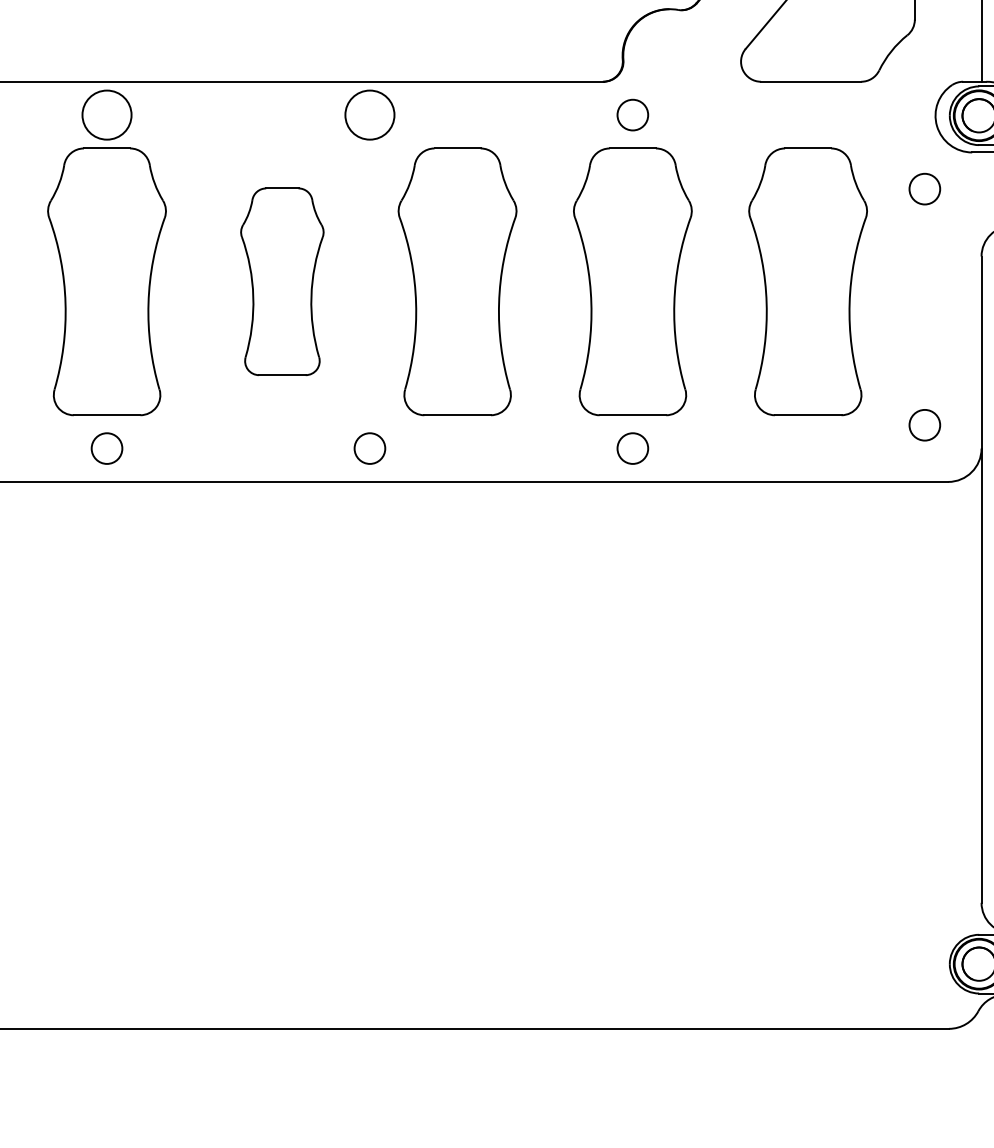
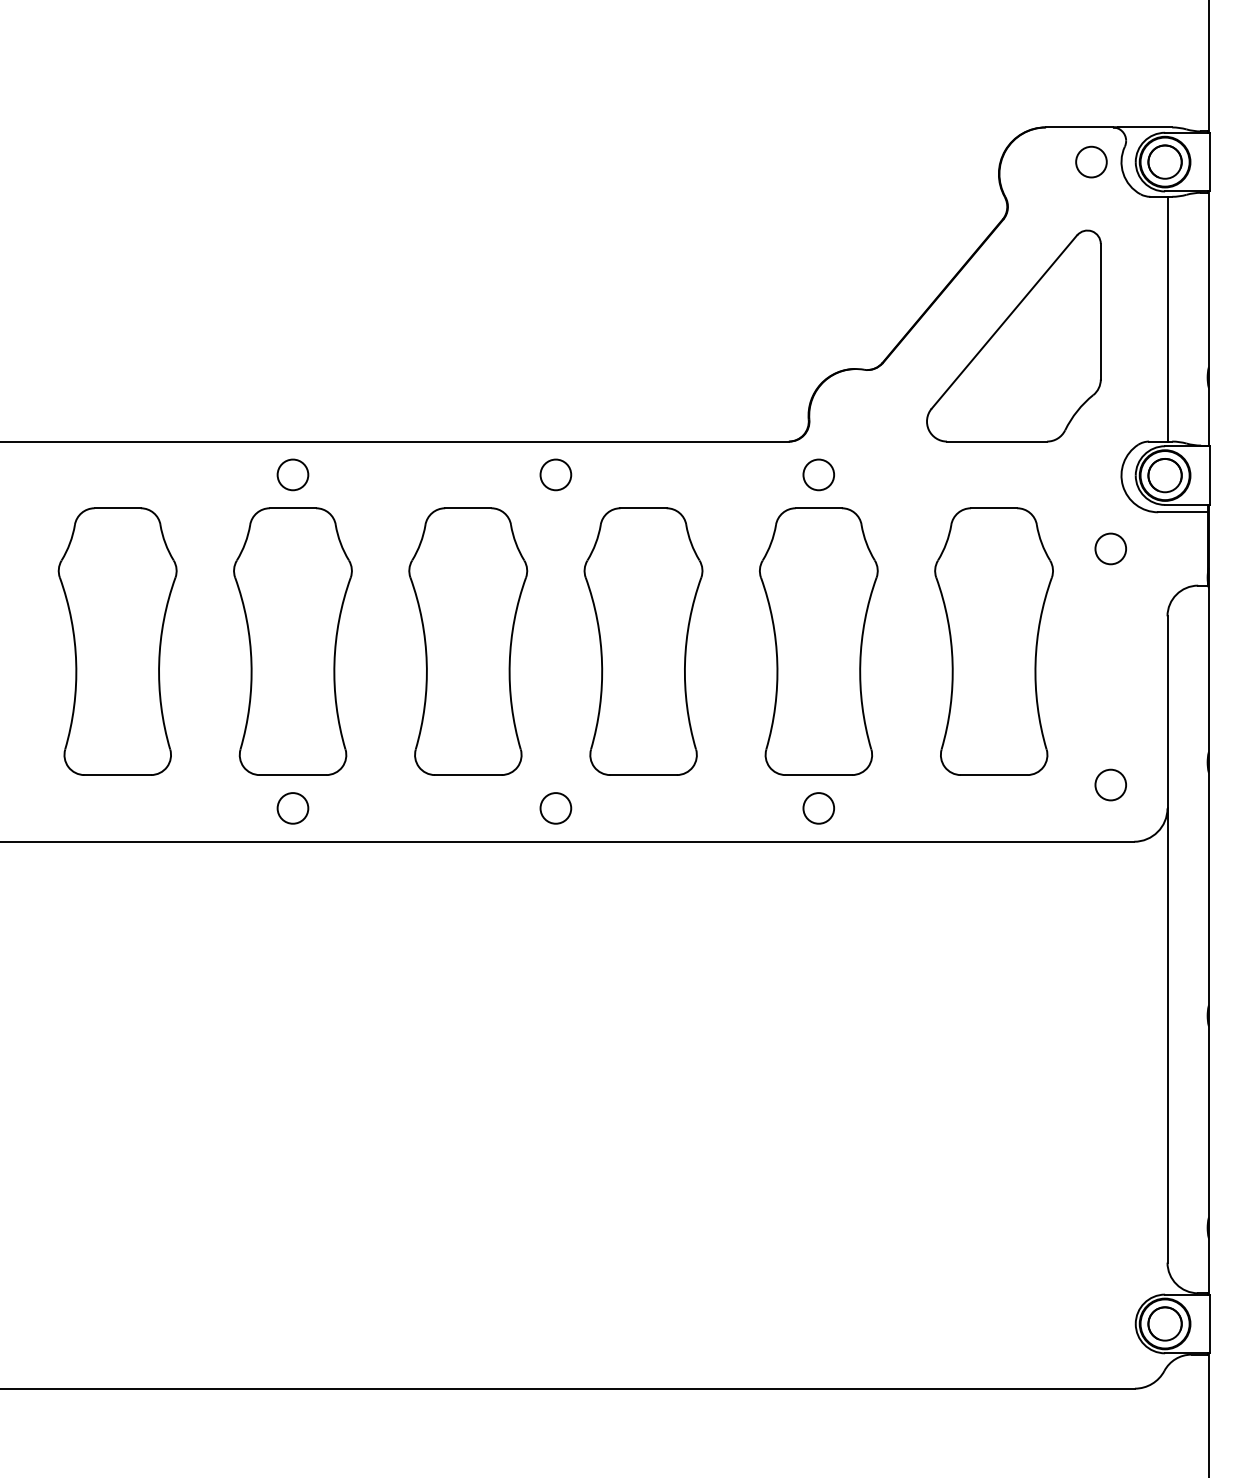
circle: (106, 114) -> (292, 474), size x0.62
circle: (369, 114) -> (555, 474), size x0.62
part: (282, 281) -> (468, 641), size x1.43

